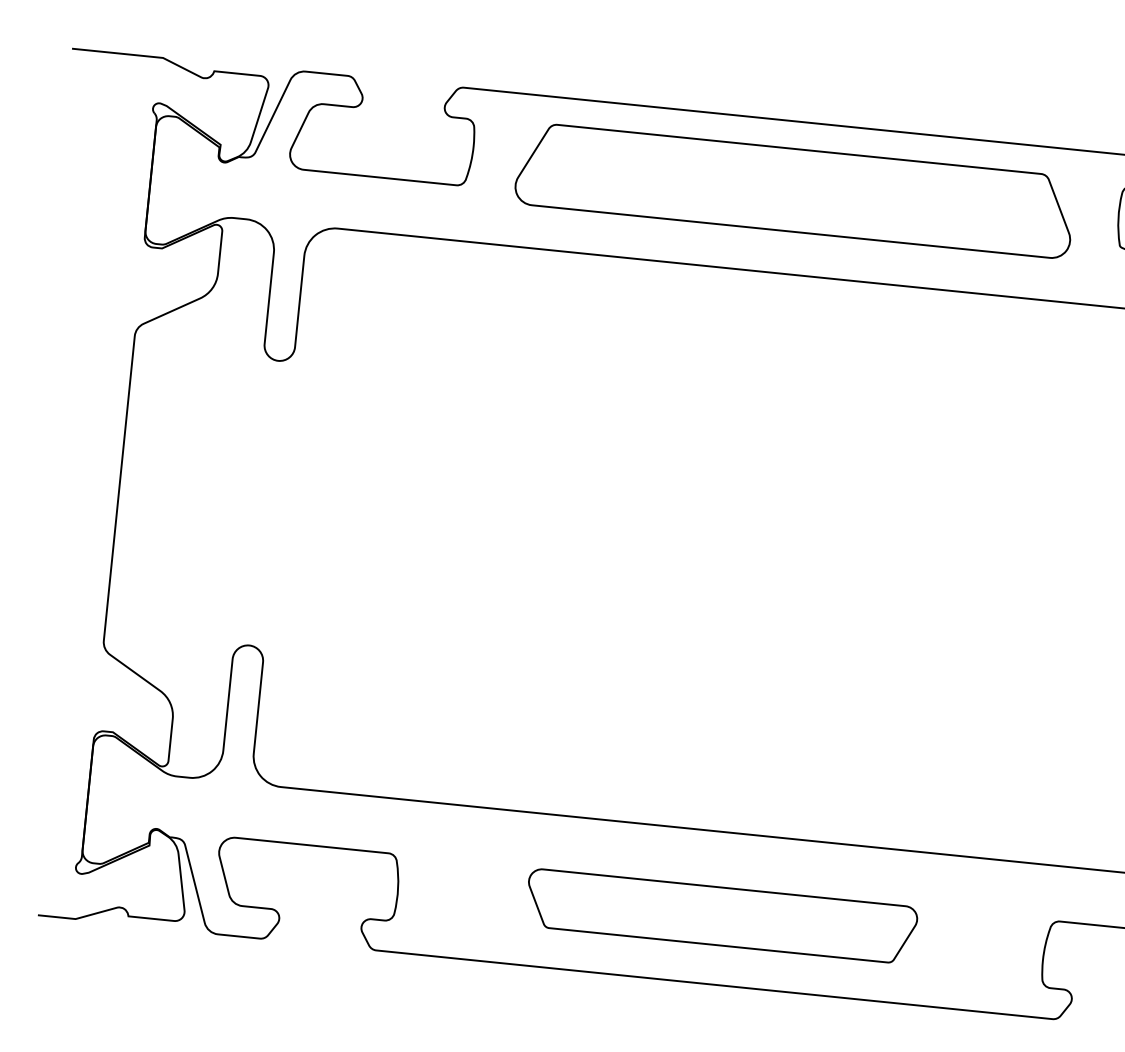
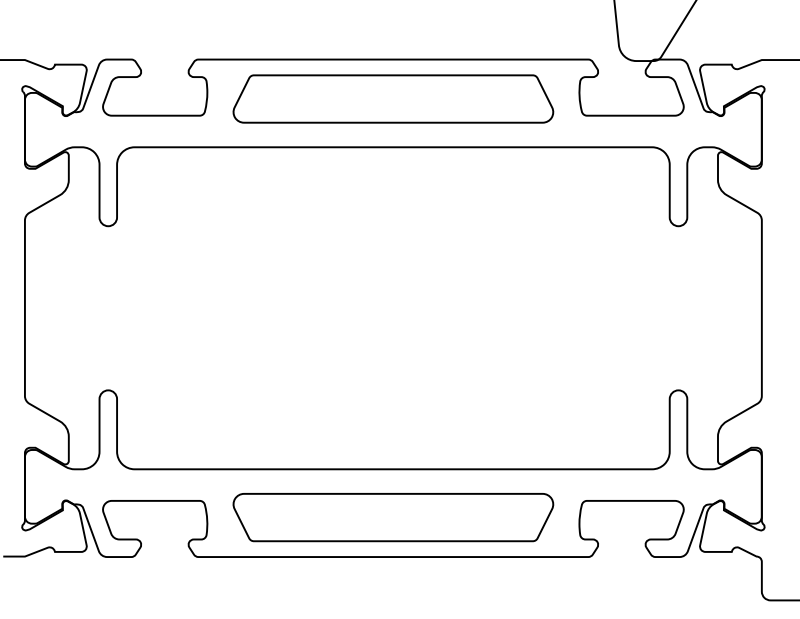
part: (721, 916) -> (393, 517), size x1.43

